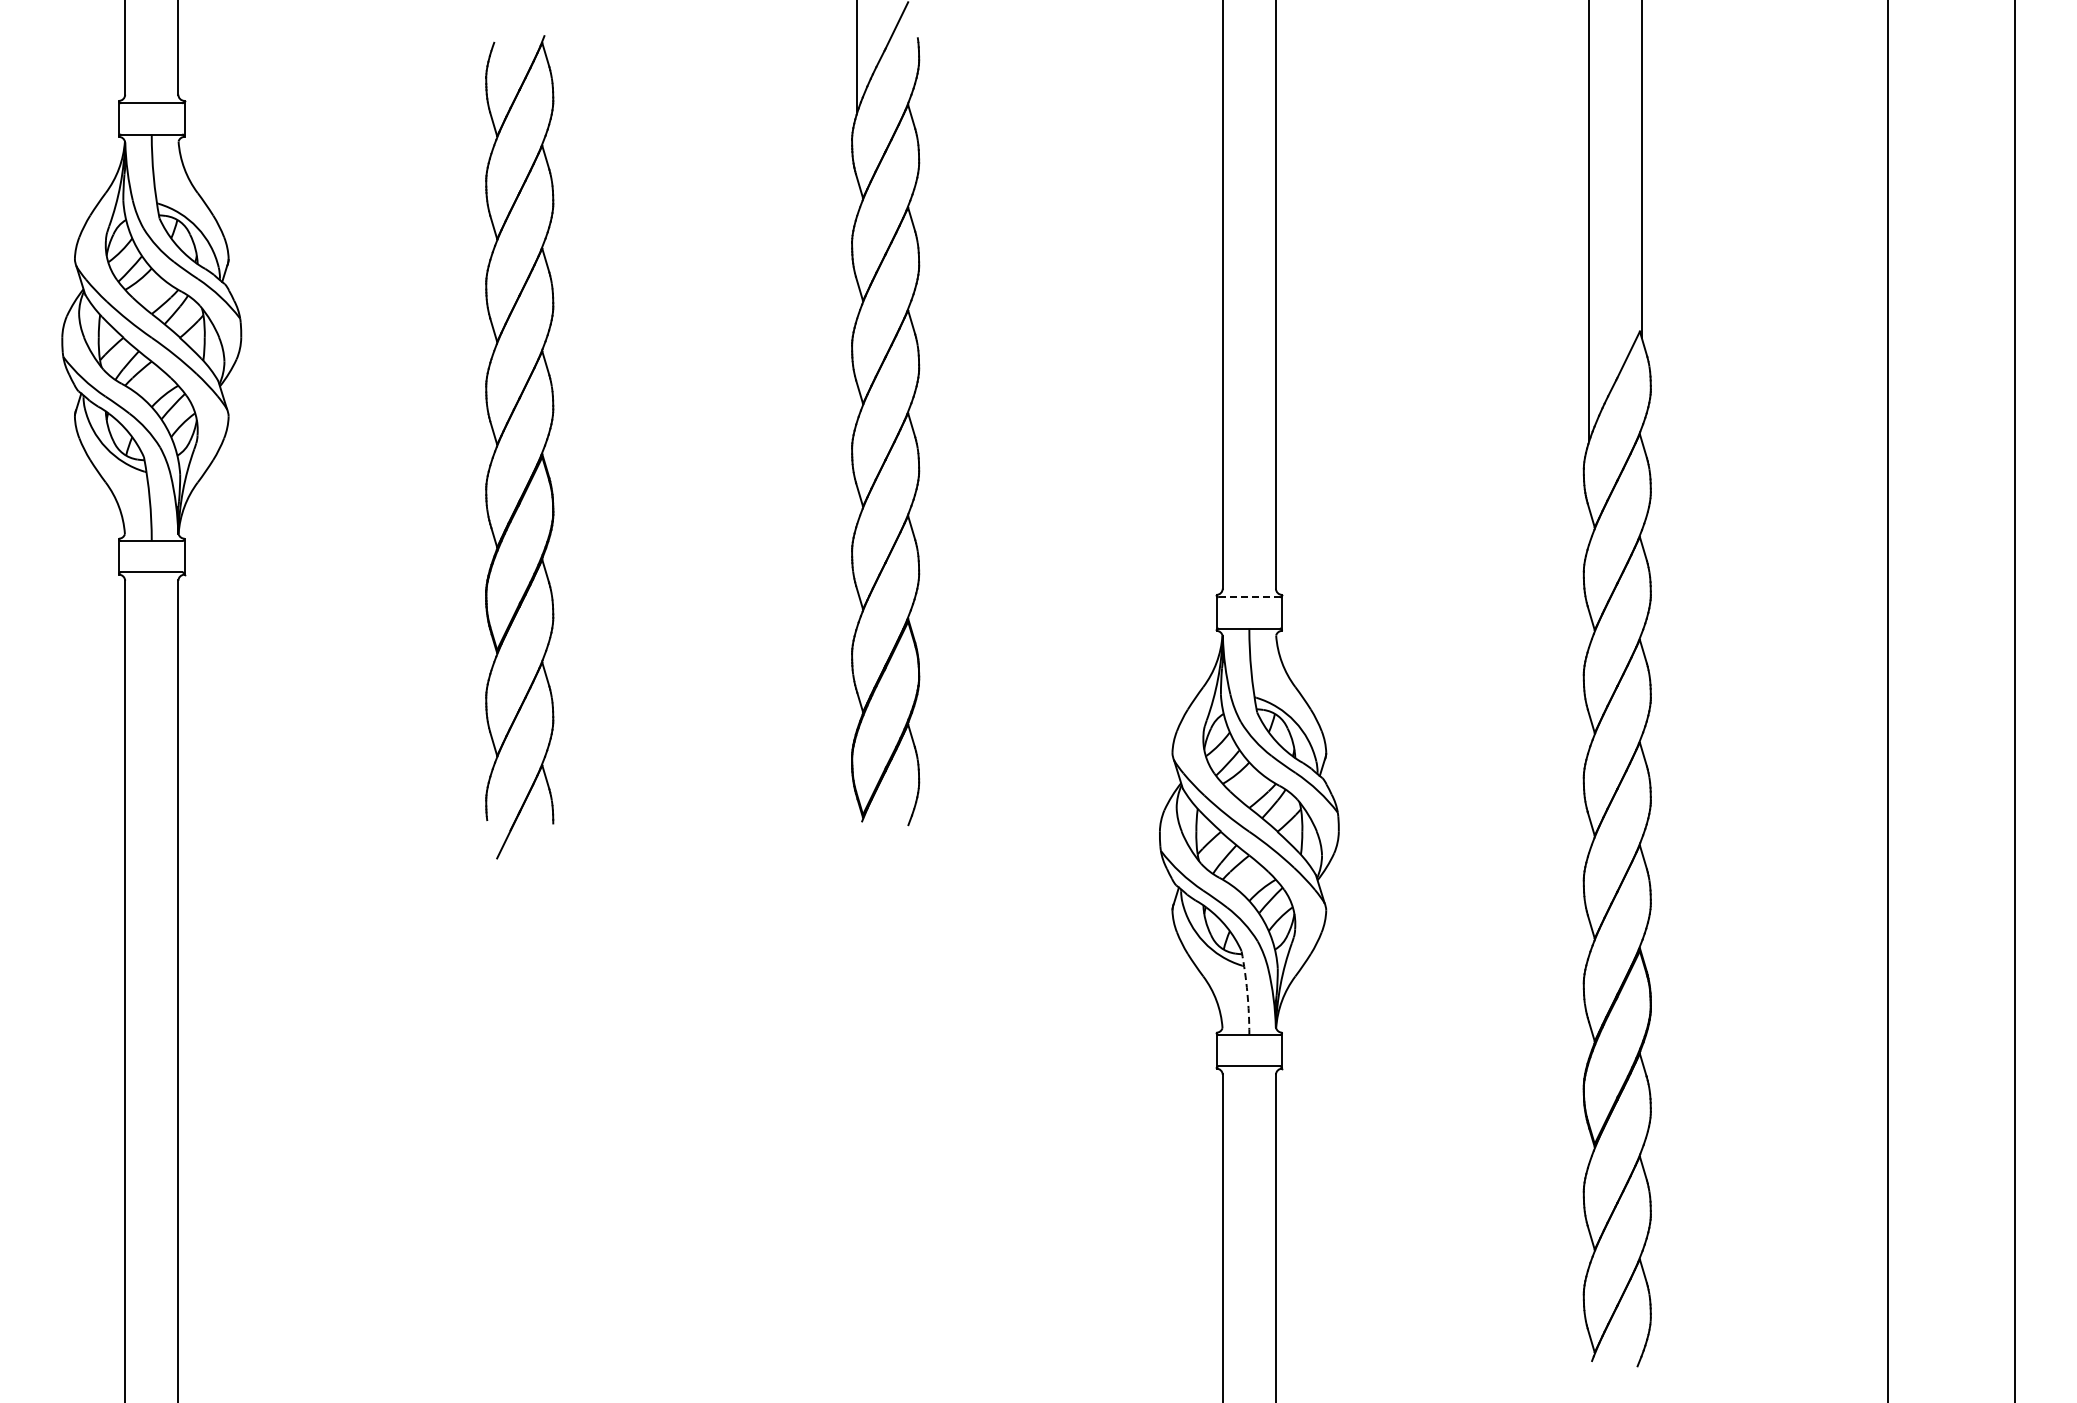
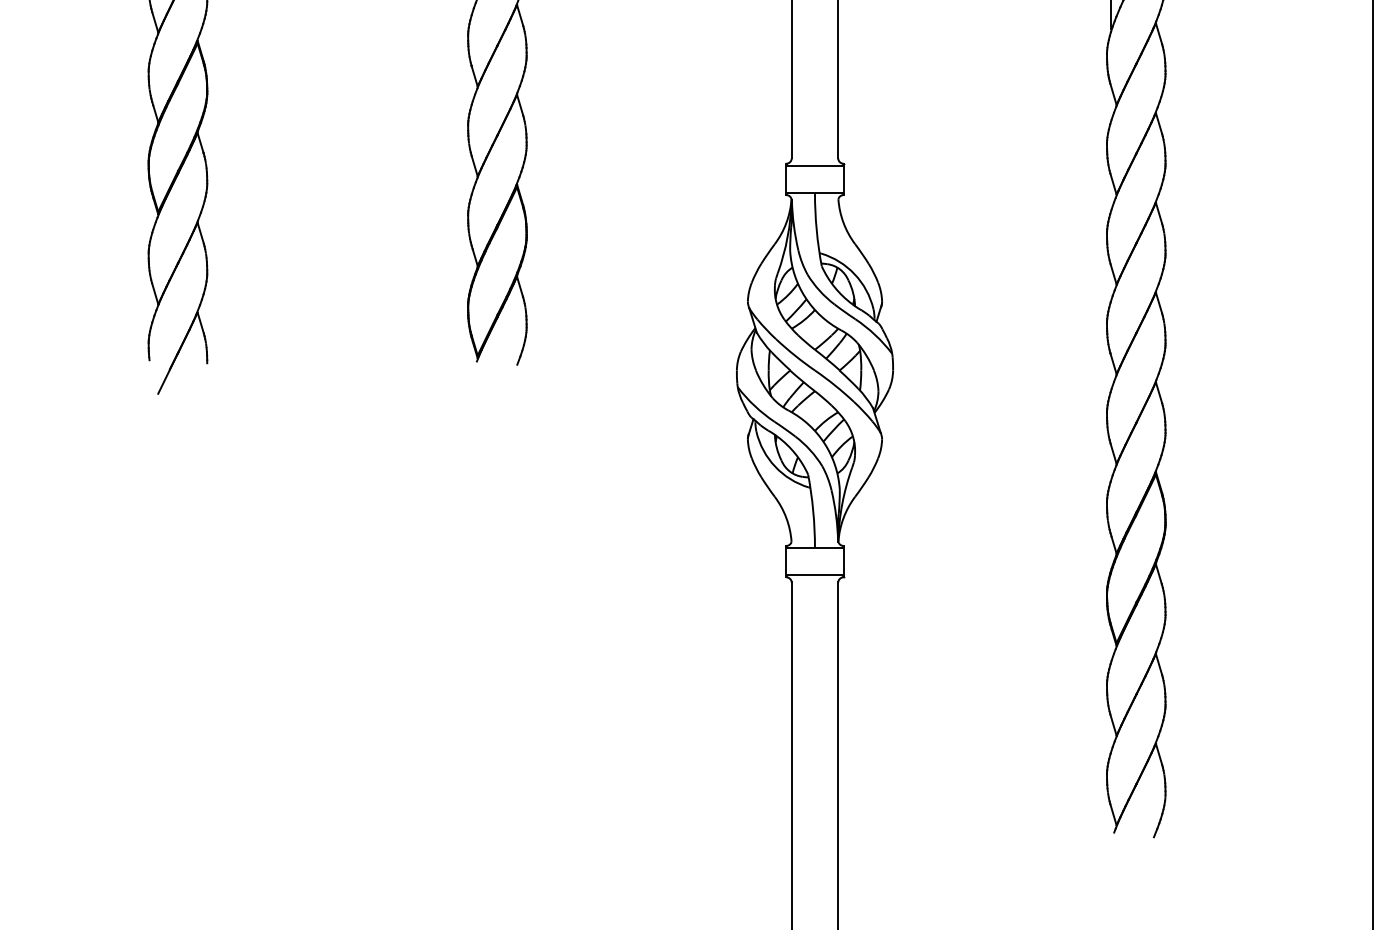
line: (1249, 597) -> (815, 165), dashed -> solid
arc: (1247, 992) -> (813, 510), dashed -> solid

